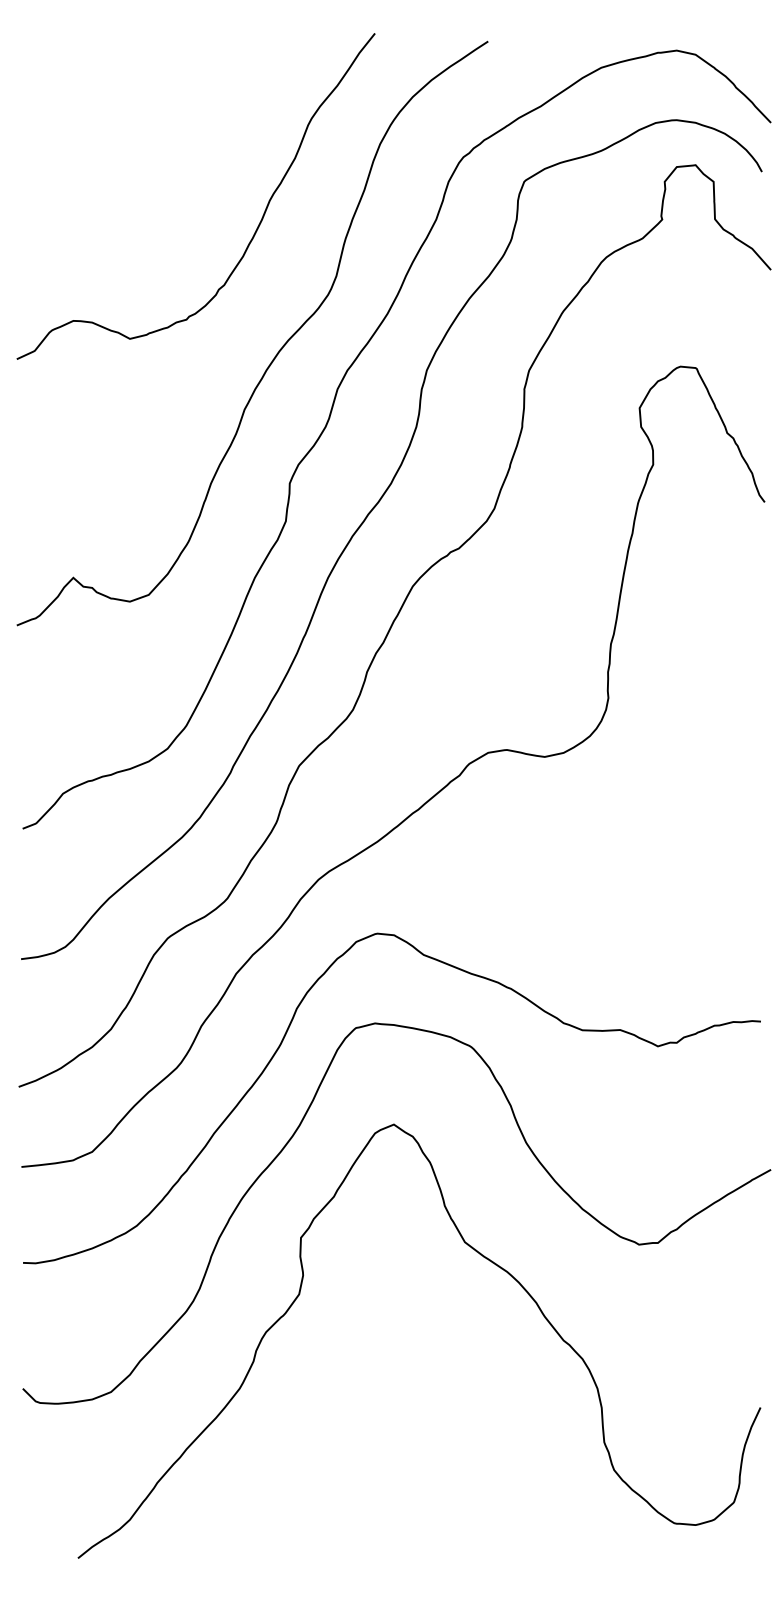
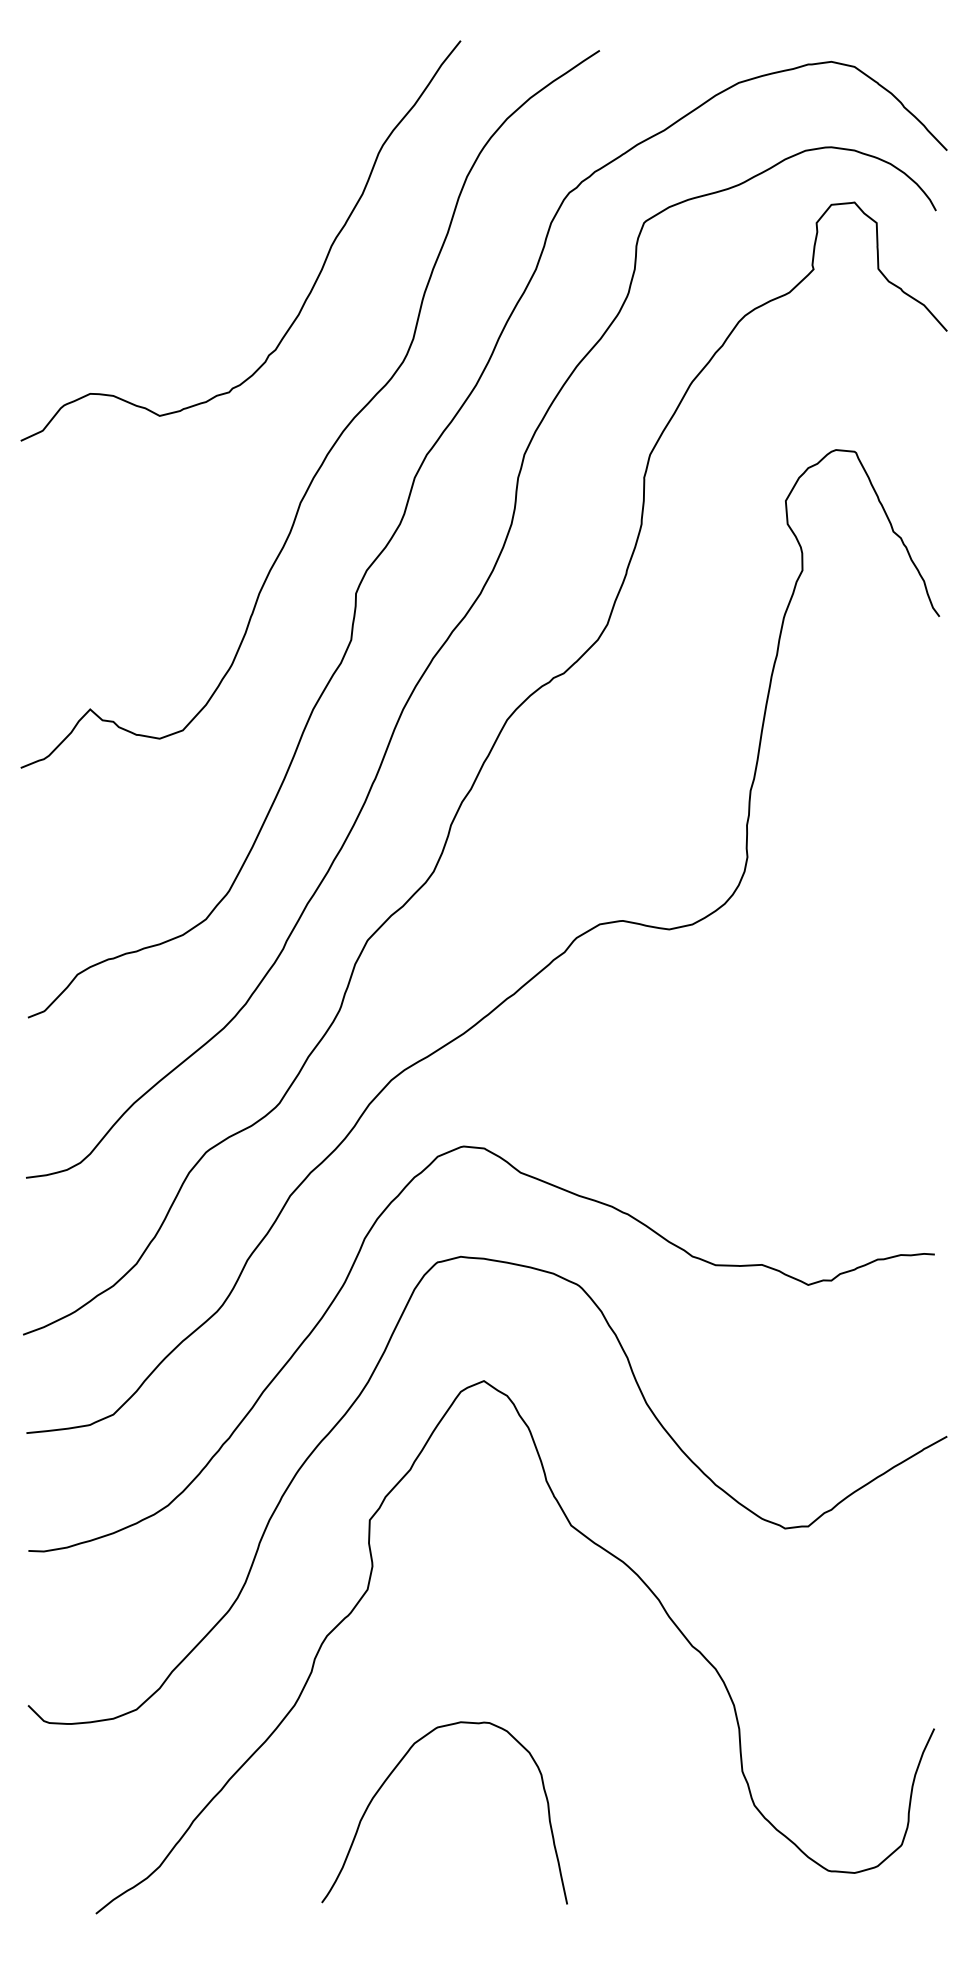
curve: (319, 1444) -> (392, 1773), added

